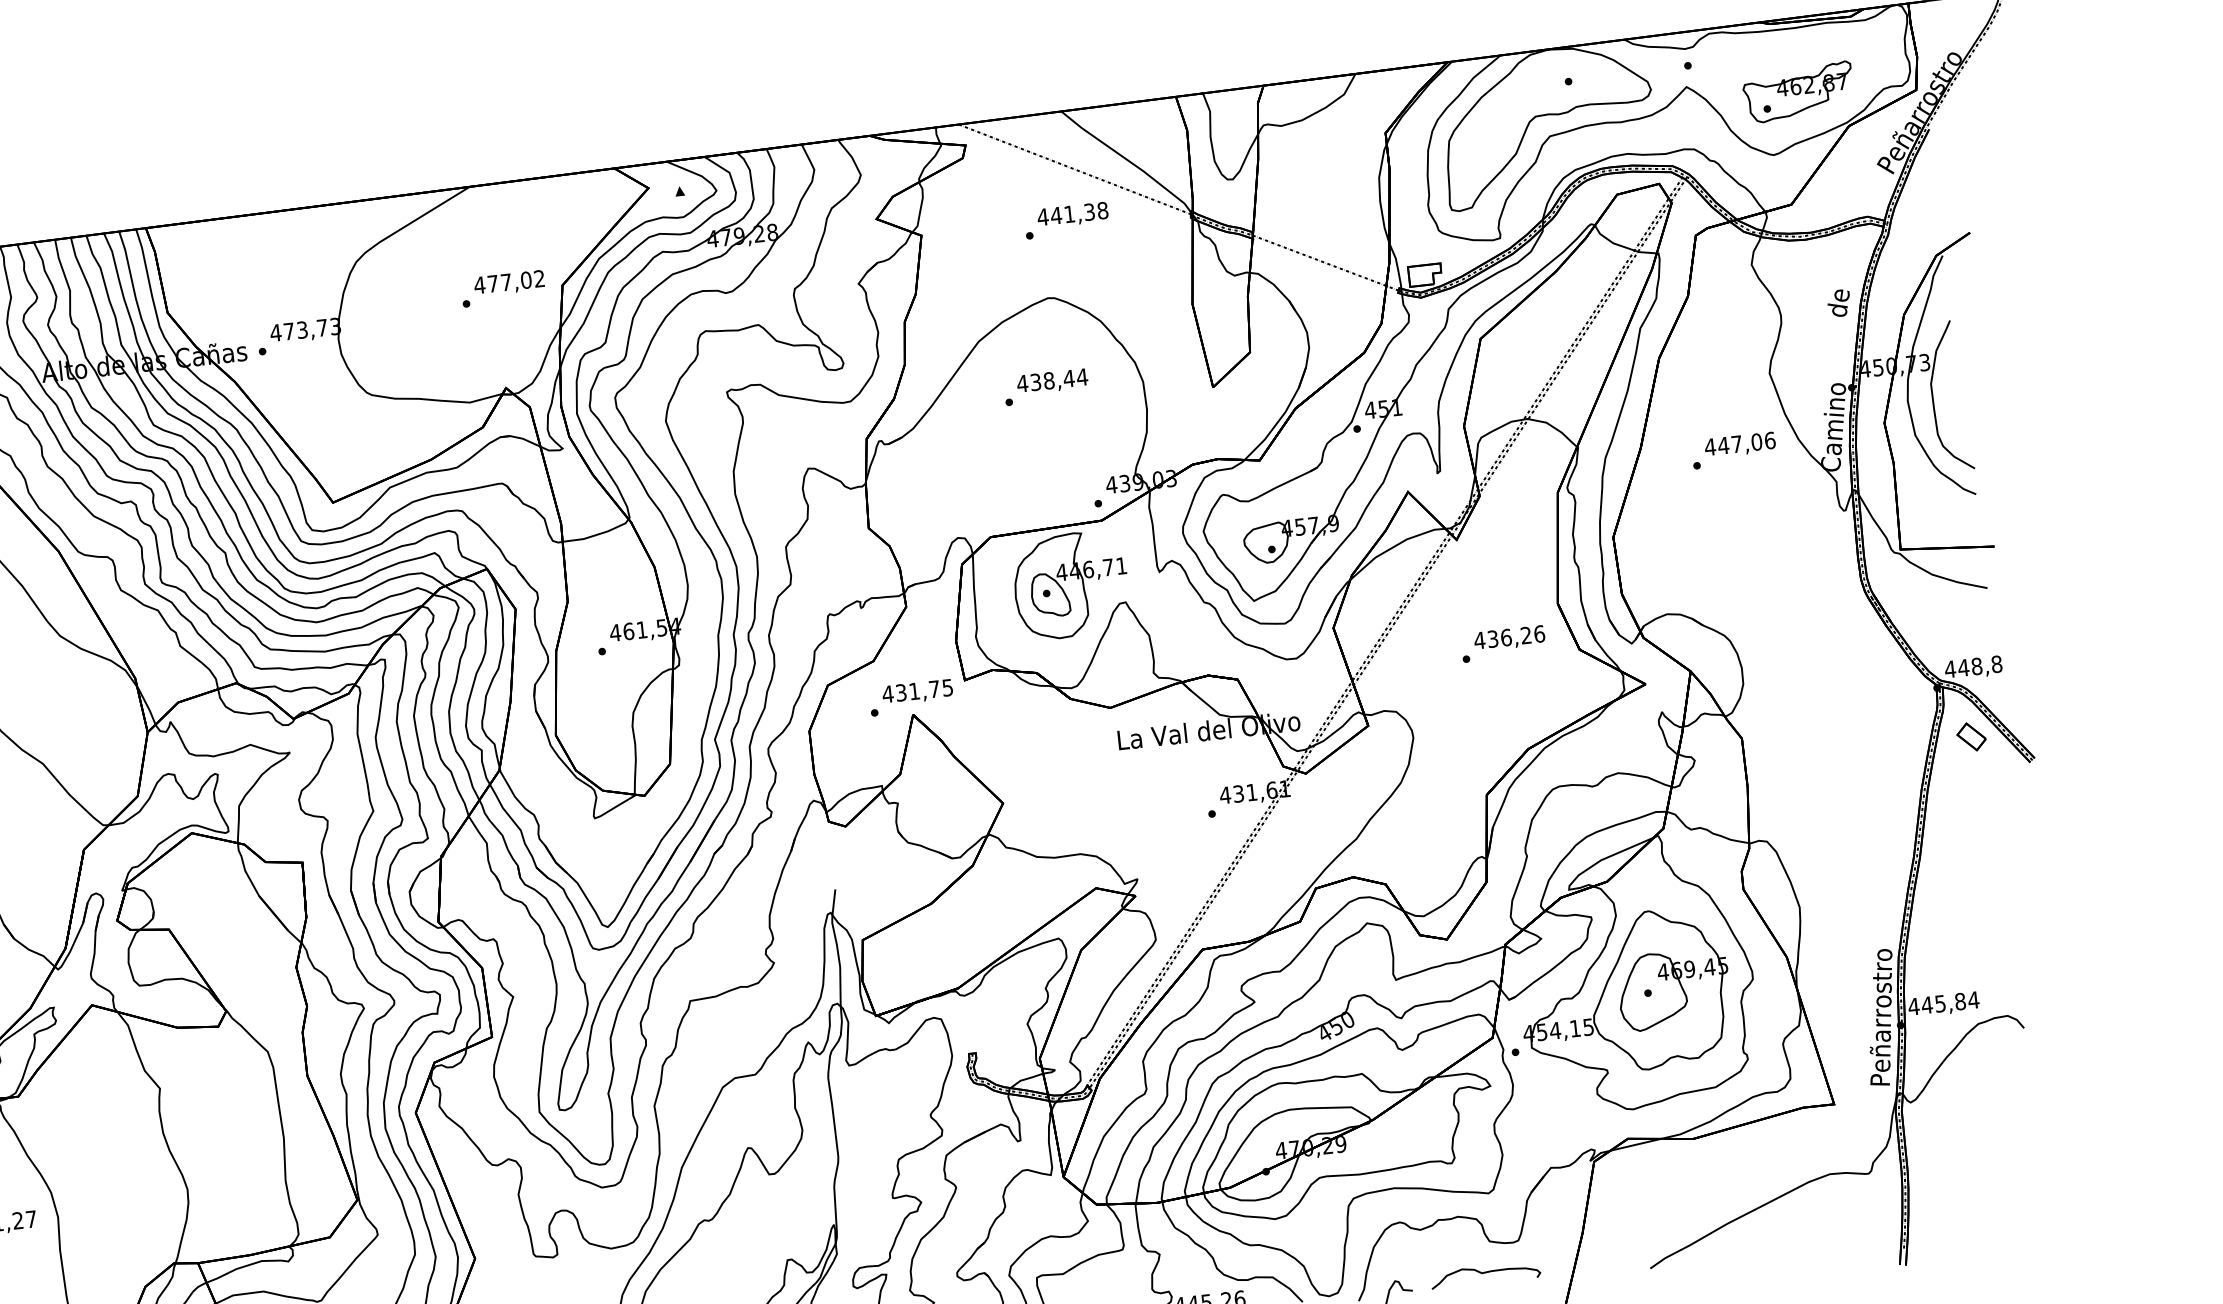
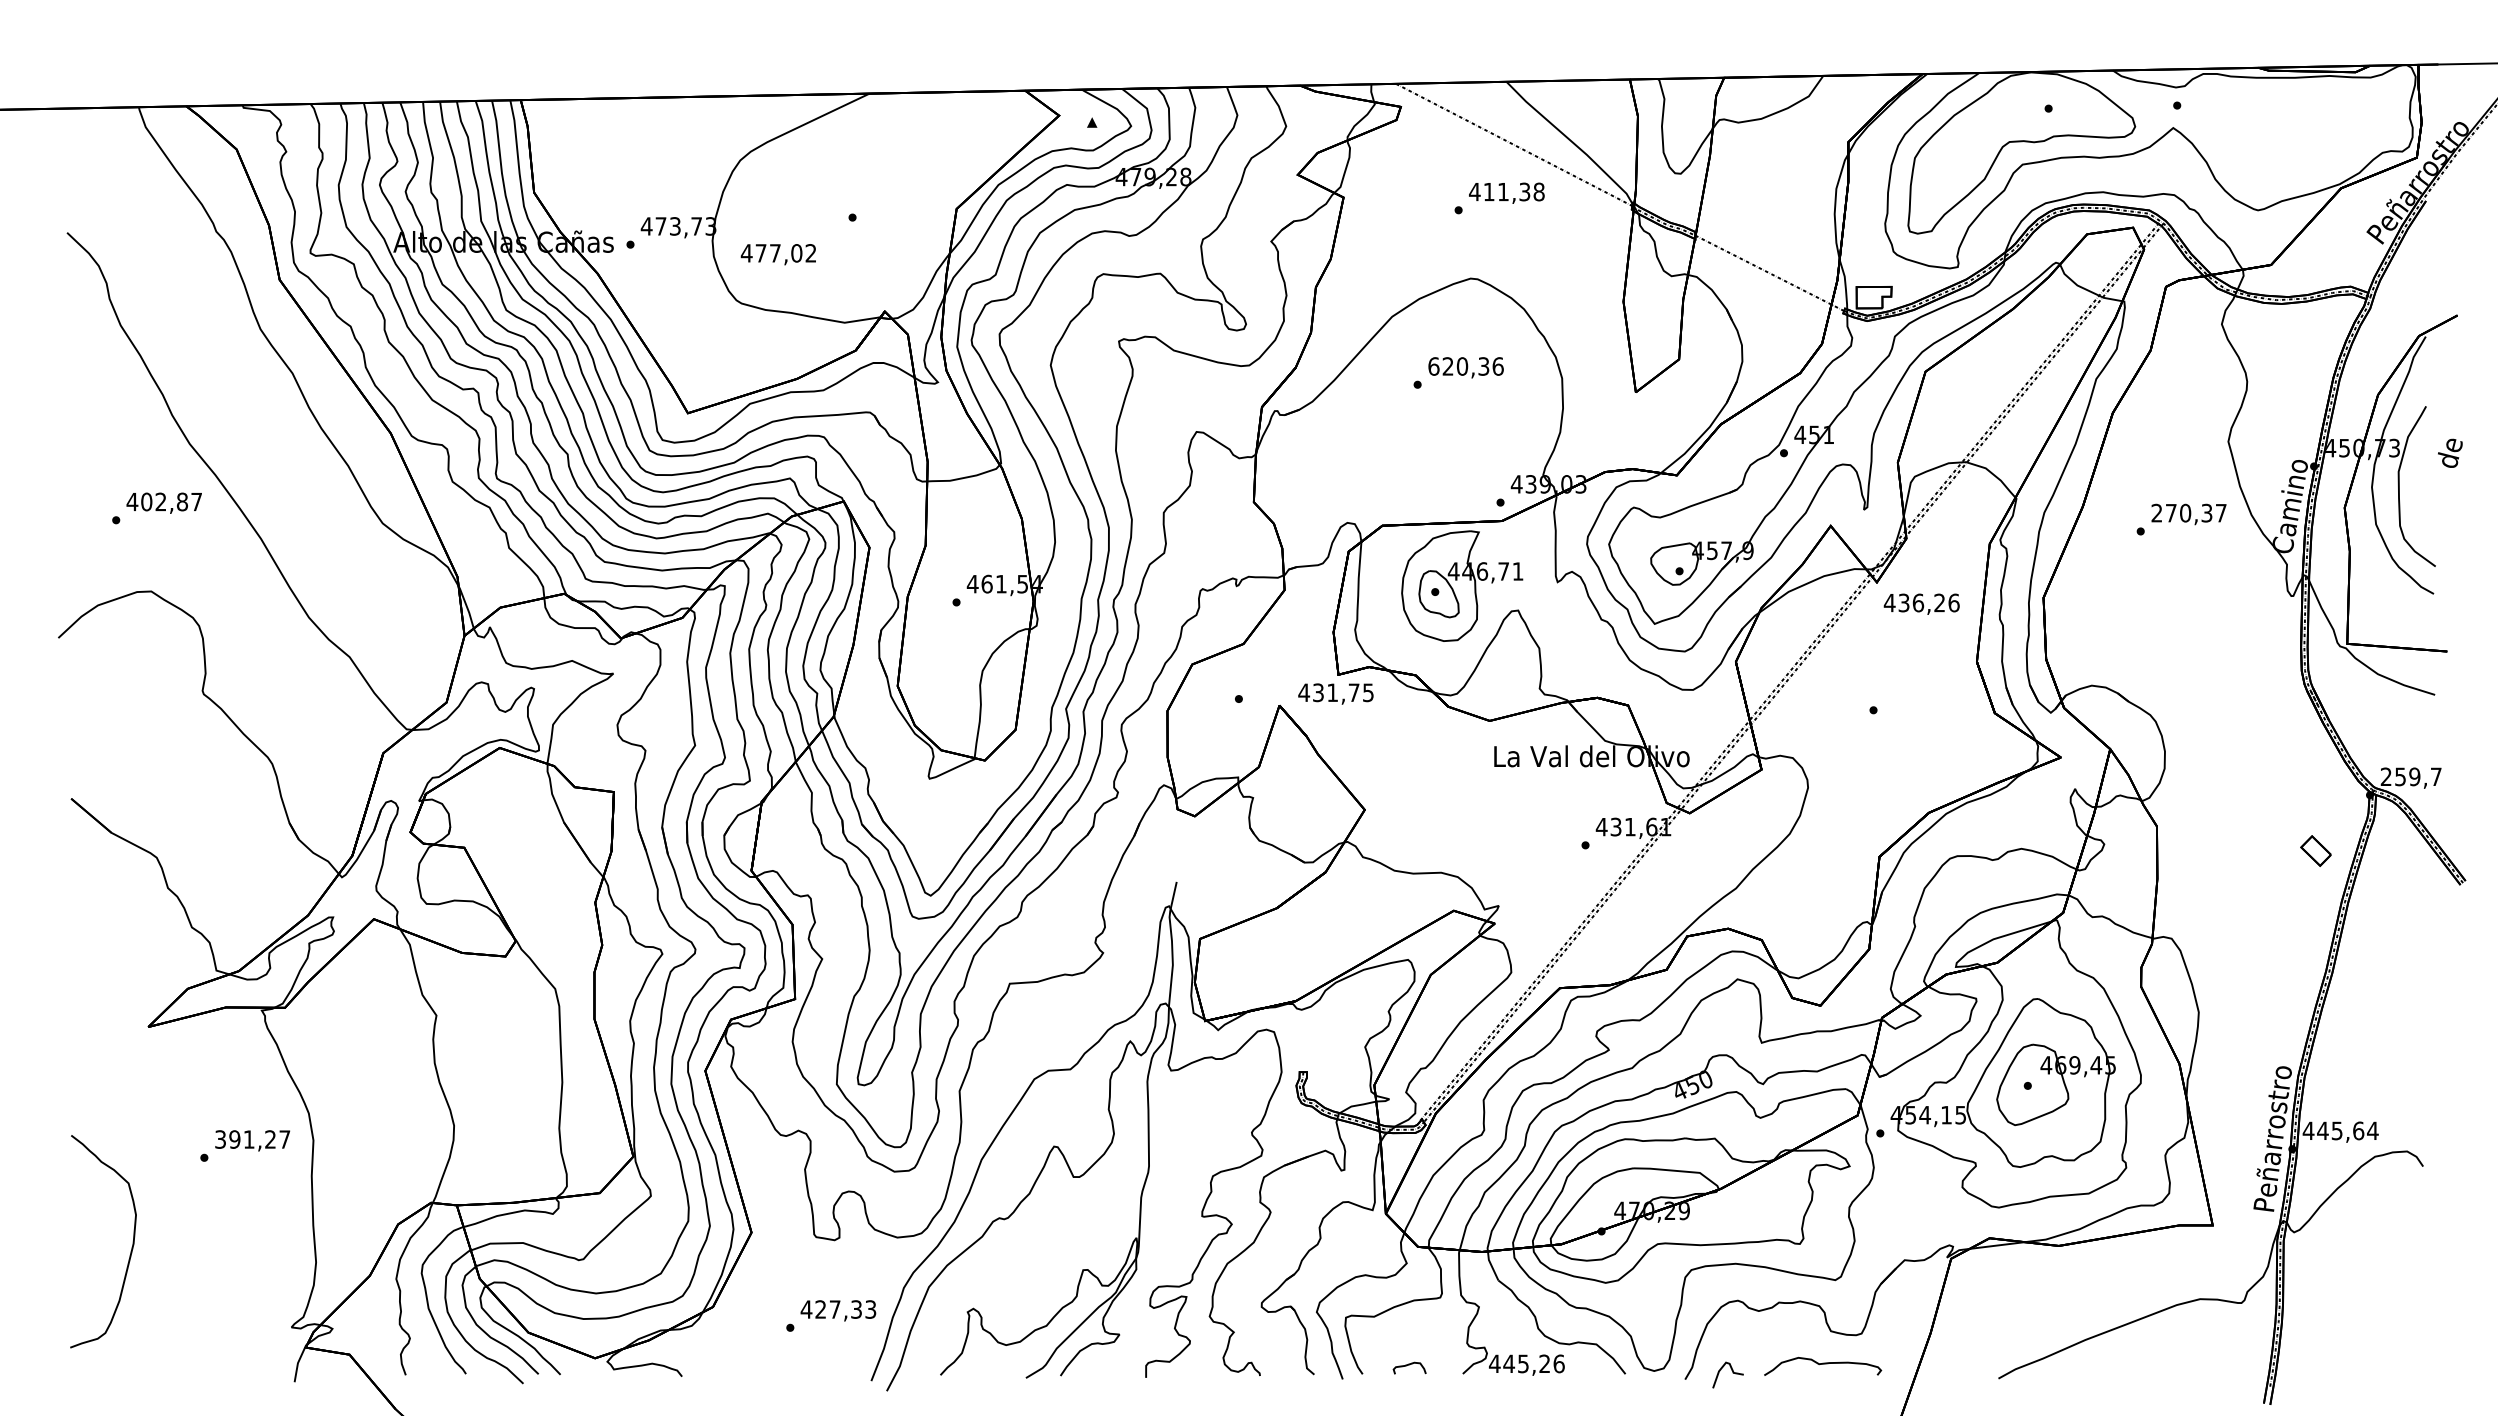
part: (1798, 92) -> (2291, 146), removed
text: (1056, 216) -> (1489, 192), 441,38 -> 411,38
text: (508, 283) -> (777, 254), moved
text: (1839, 302) -> (2450, 452), moved
text: (1052, 380) -> (1466, 366), 438,44 -> 620,36
text: (1739, 443) -> (2188, 512), 447,06 -> 270,37
text: (1509, 637) -> (1921, 603), moved
text: (1972, 666) -> (2410, 776), 448,8 -> 259,7
text: (917, 691) -> (1335, 693), moved
part: (1971, 736) -> (2315, 850), moved
text: (1960, 1001) -> (2358, 1130), 445,84 -> 445,64

